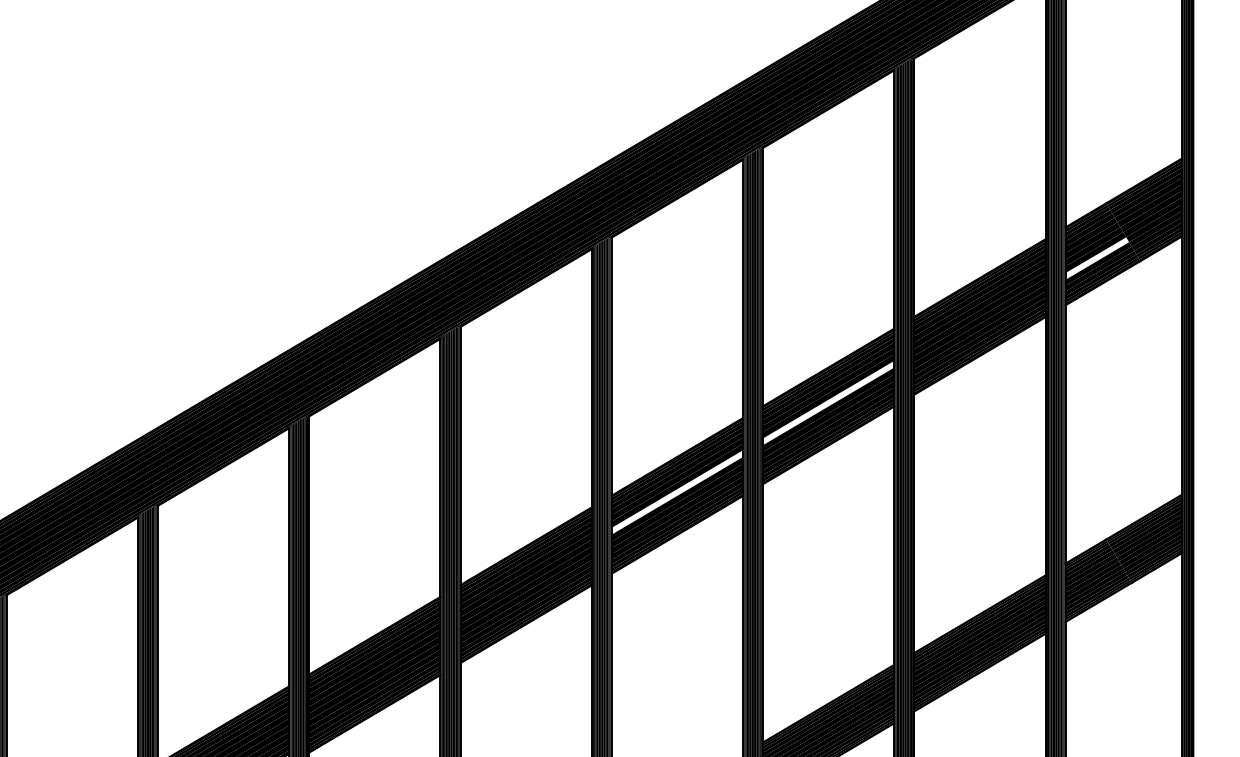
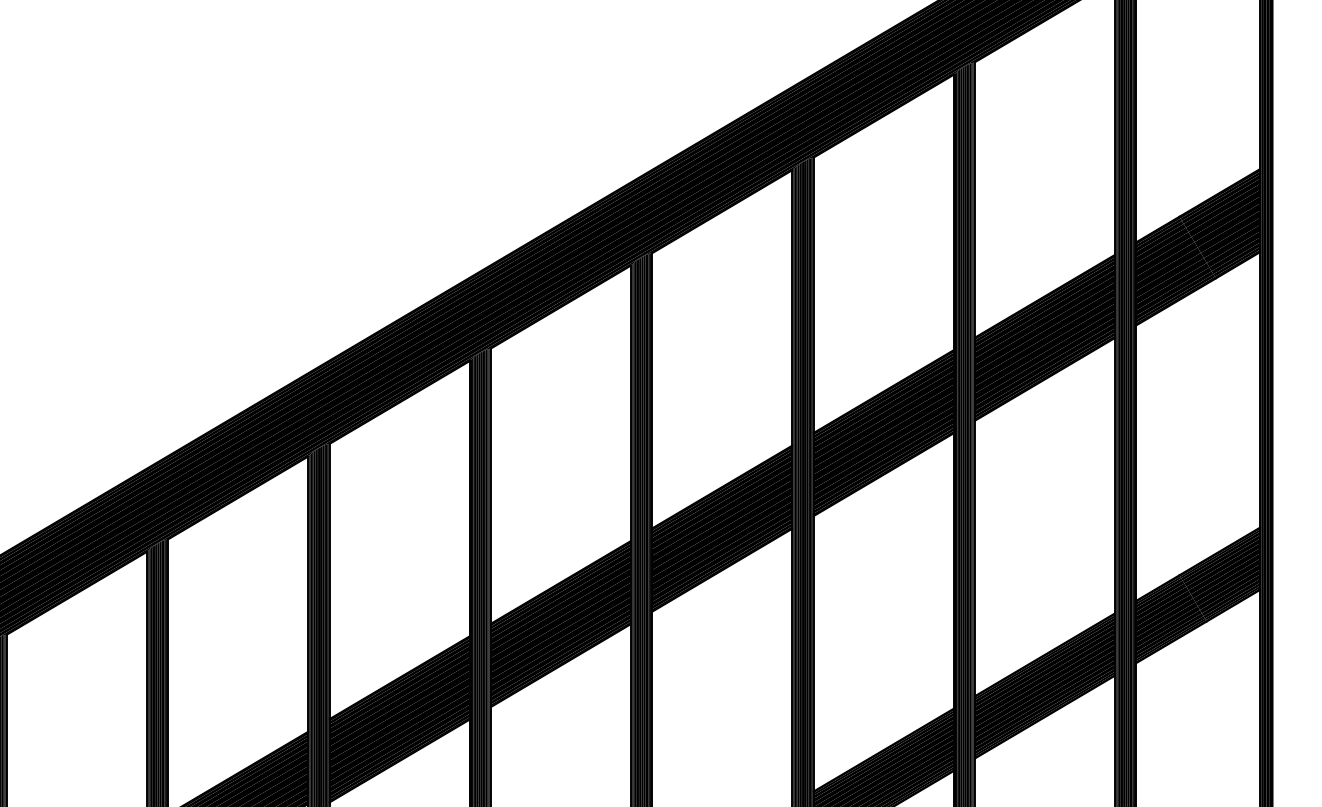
fill: (1096, 258) -> (1169, 275), added
fill: (828, 402) -> (883, 429), added
fill: (677, 491) -> (722, 524), added

